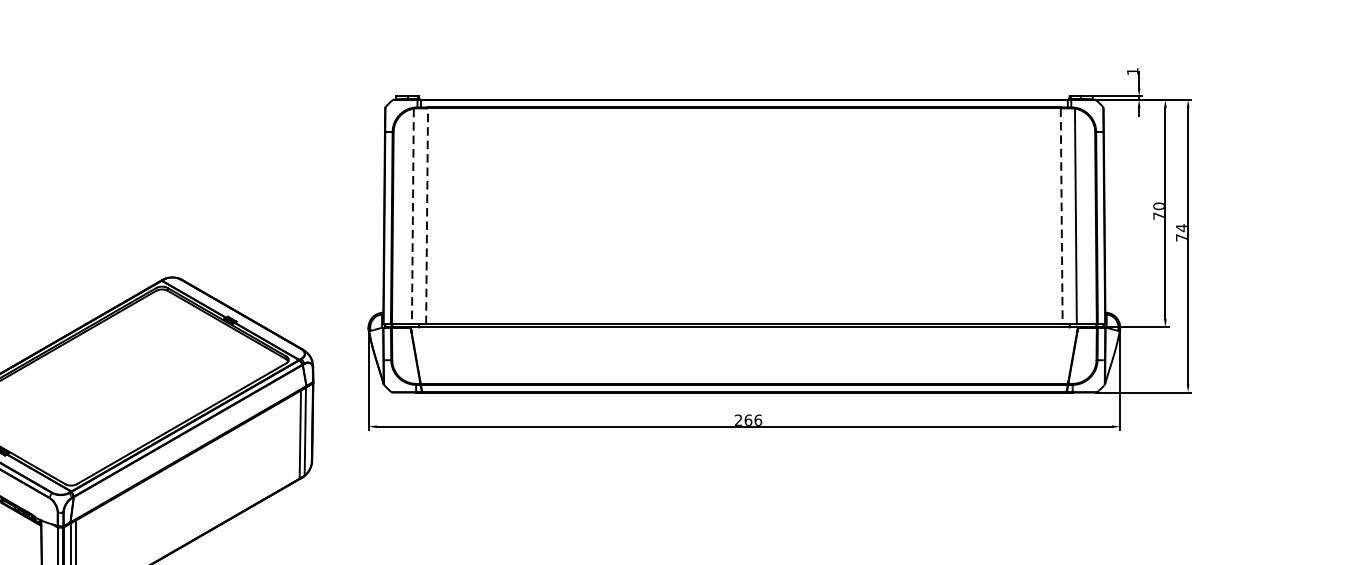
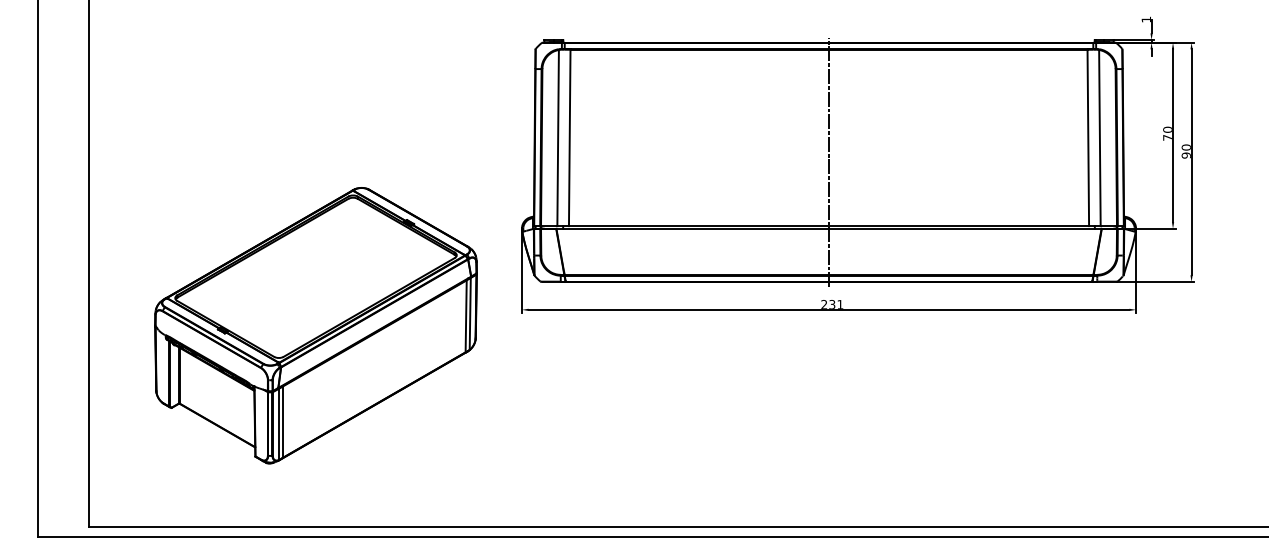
line: (426, 215) -> (569, 137), dashed -> solid
line: (413, 216) -> (558, 138), dashed -> solid
line: (1061, 216) -> (1088, 138), dashed -> solid
text: (1180, 232) -> (1185, 151), 74 -> 90
line: (744, 246) -> (829, 162), added
text: (753, 418) -> (836, 303), 266 -> 231

